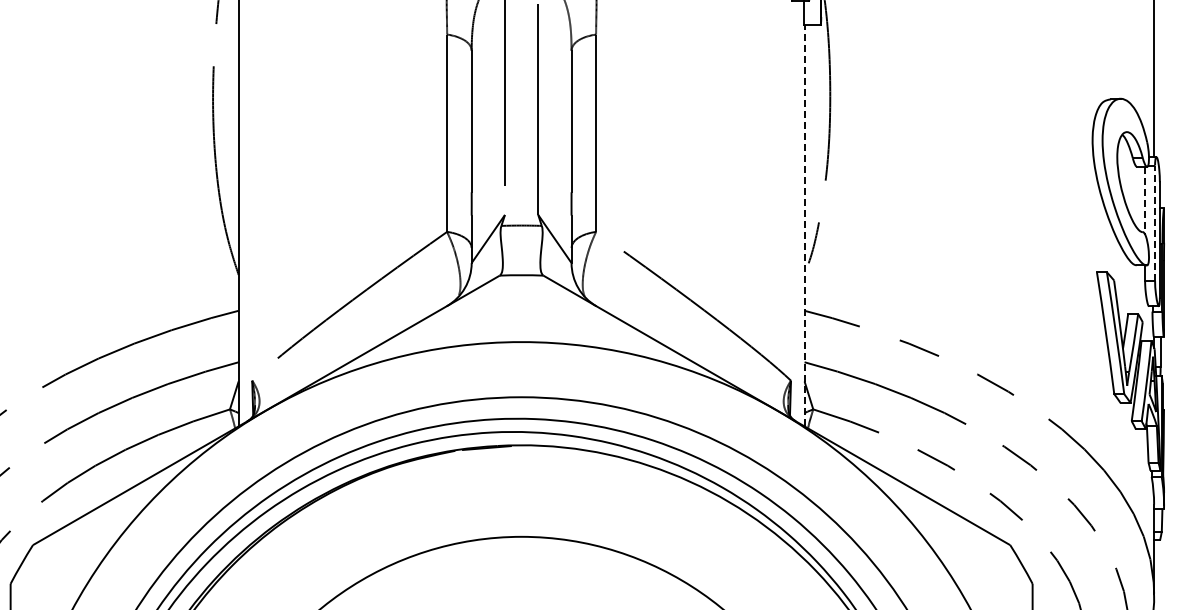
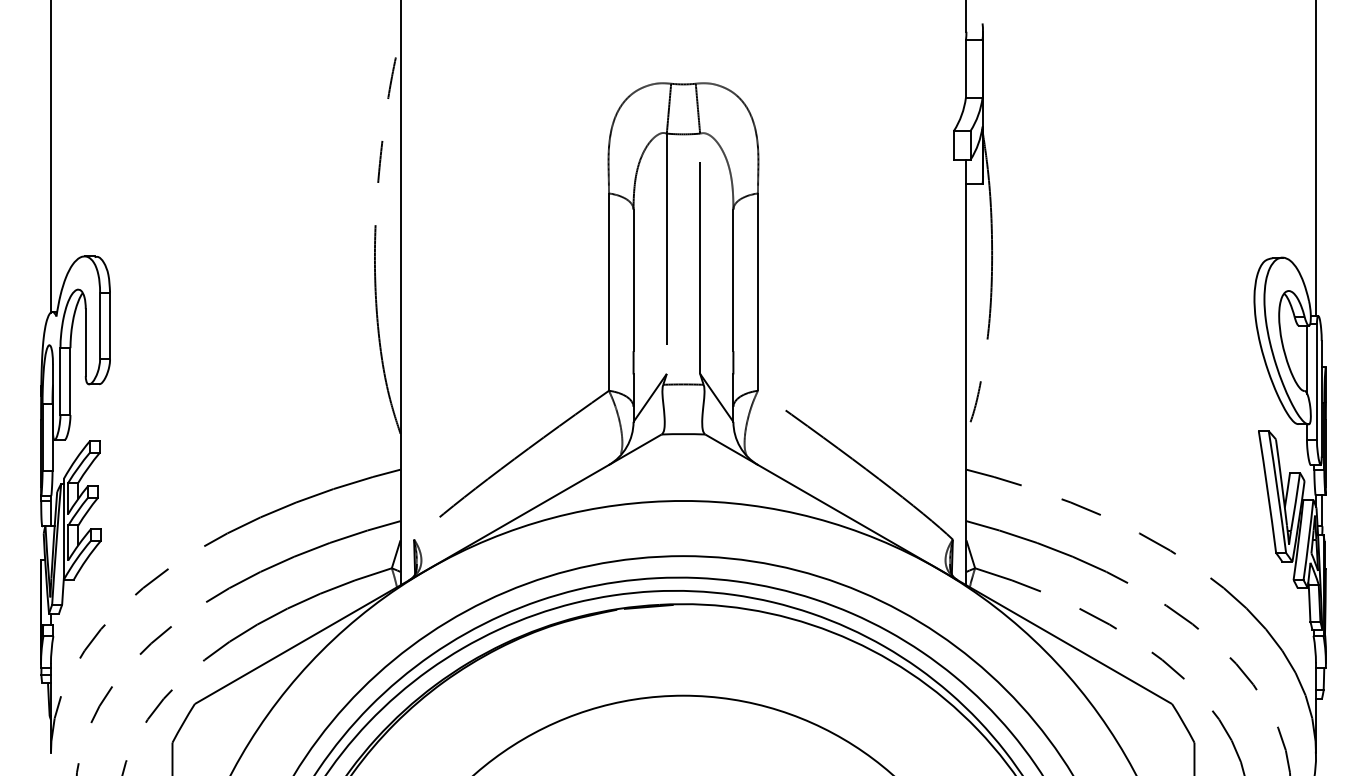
line: (1144, 200) -> (1306, 359), dashed -> solid
line: (1154, 223) -> (1316, 382), dashed -> solid
line: (804, 225) -> (966, 384), dashed -> solid

